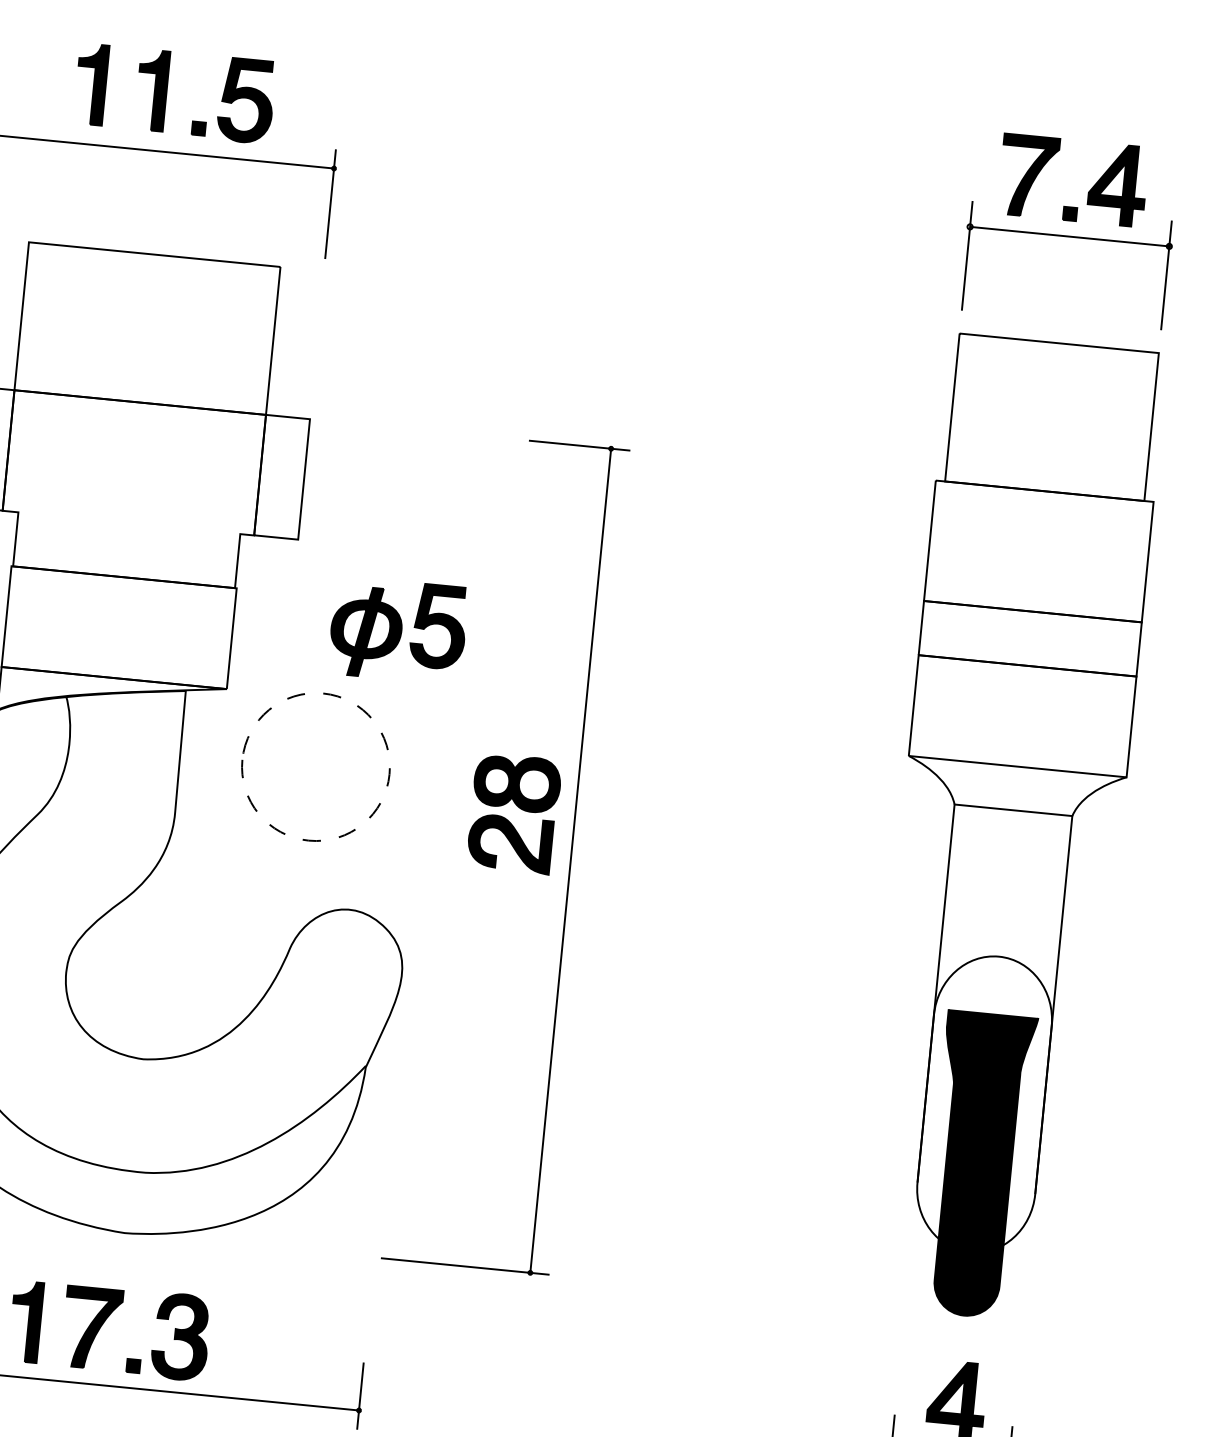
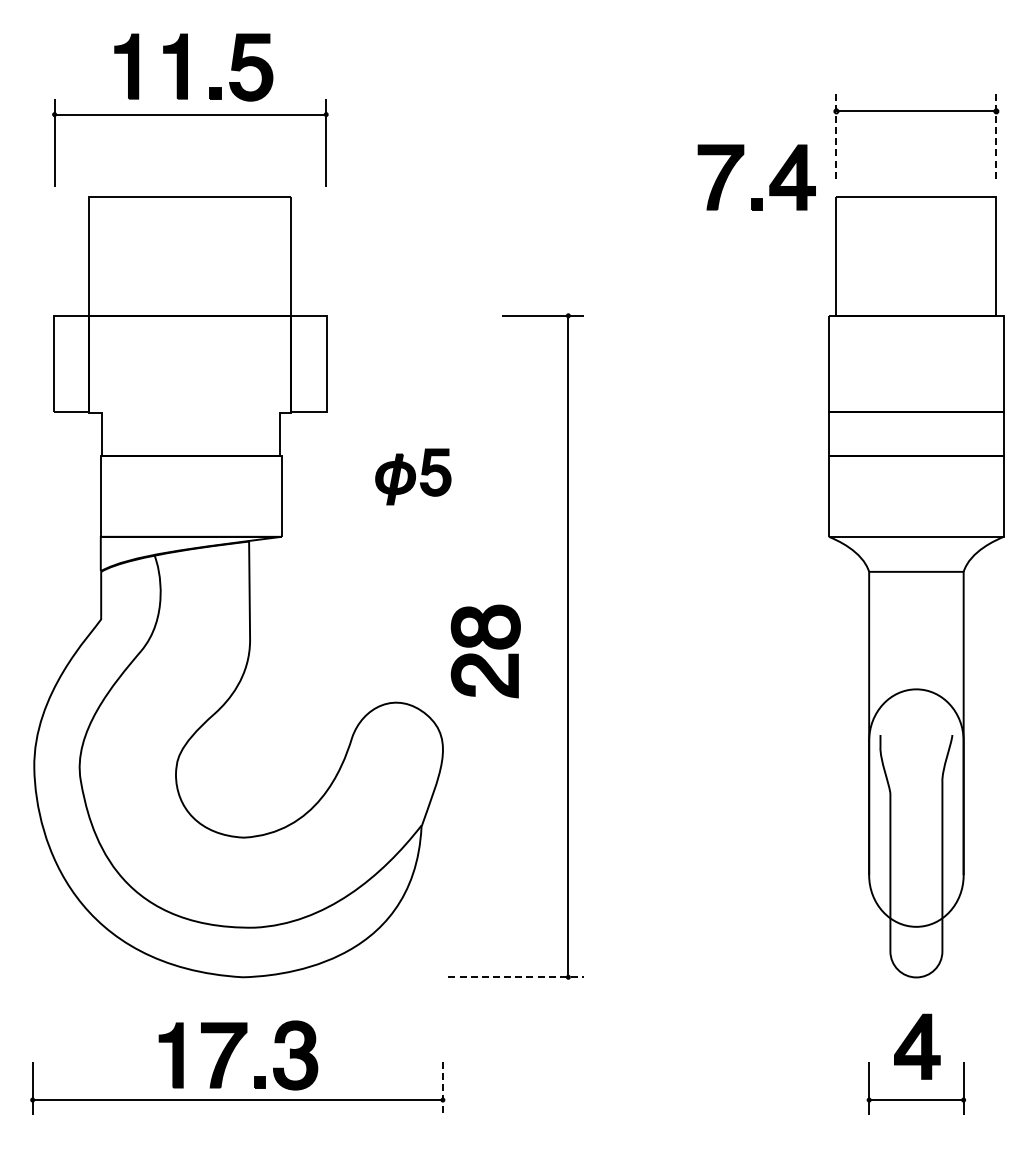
part: (1089, 189) -> (770, 183), moved
line: (967, 255) -> (836, 134), solid -> dashed
line: (1166, 275) -> (996, 134), solid -> dashed
part: (398, 630) -> (413, 476), size x0.7
part: (295, 697) -> (336, 538), removed
part: (513, 813) -> (485, 651), moved
fill: (978, 1164) -> (916, 856), removed
line: (465, 1266) -> (516, 977), solid -> dashed
line: (359, 1396) -> (442, 1088), solid -> dashed

